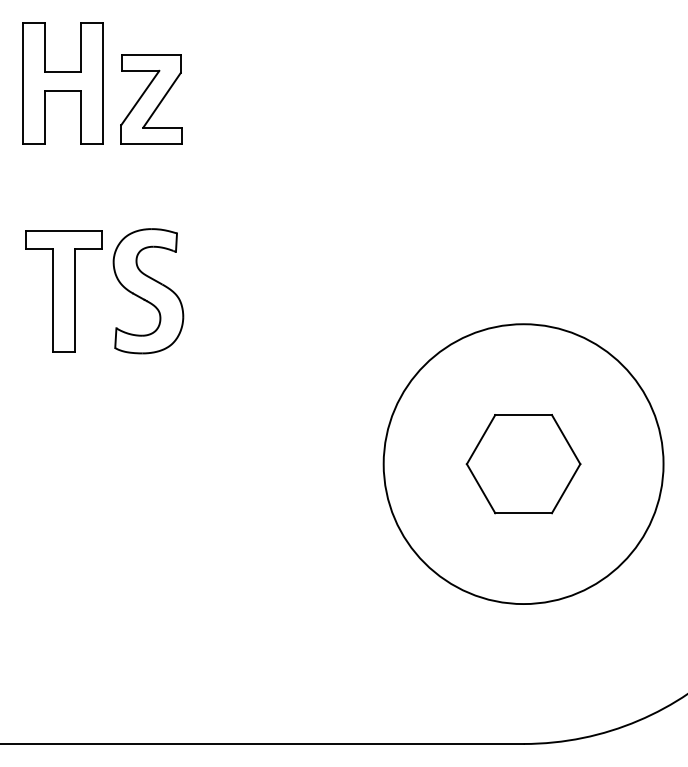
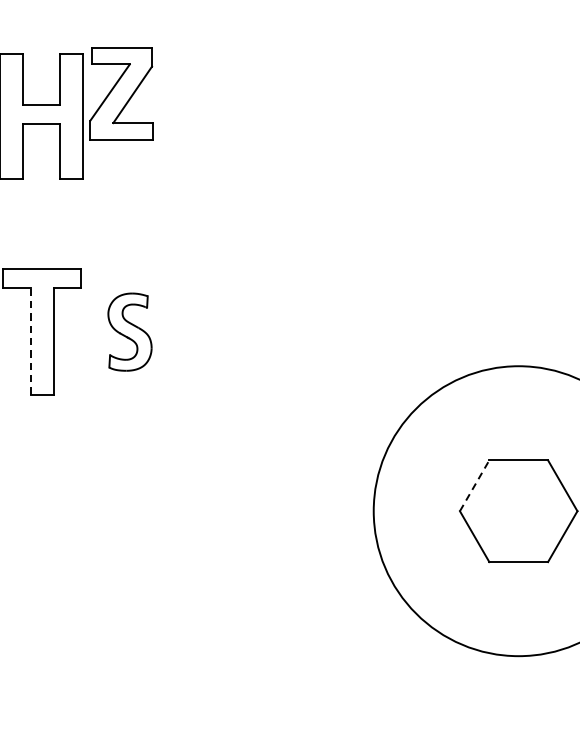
part: (151, 99) -> (121, 94), moved
part: (148, 291) -> (130, 332), size x0.6
line: (52, 300) -> (30, 341), solid -> dashed
line: (481, 439) -> (475, 485), solid -> dashed

